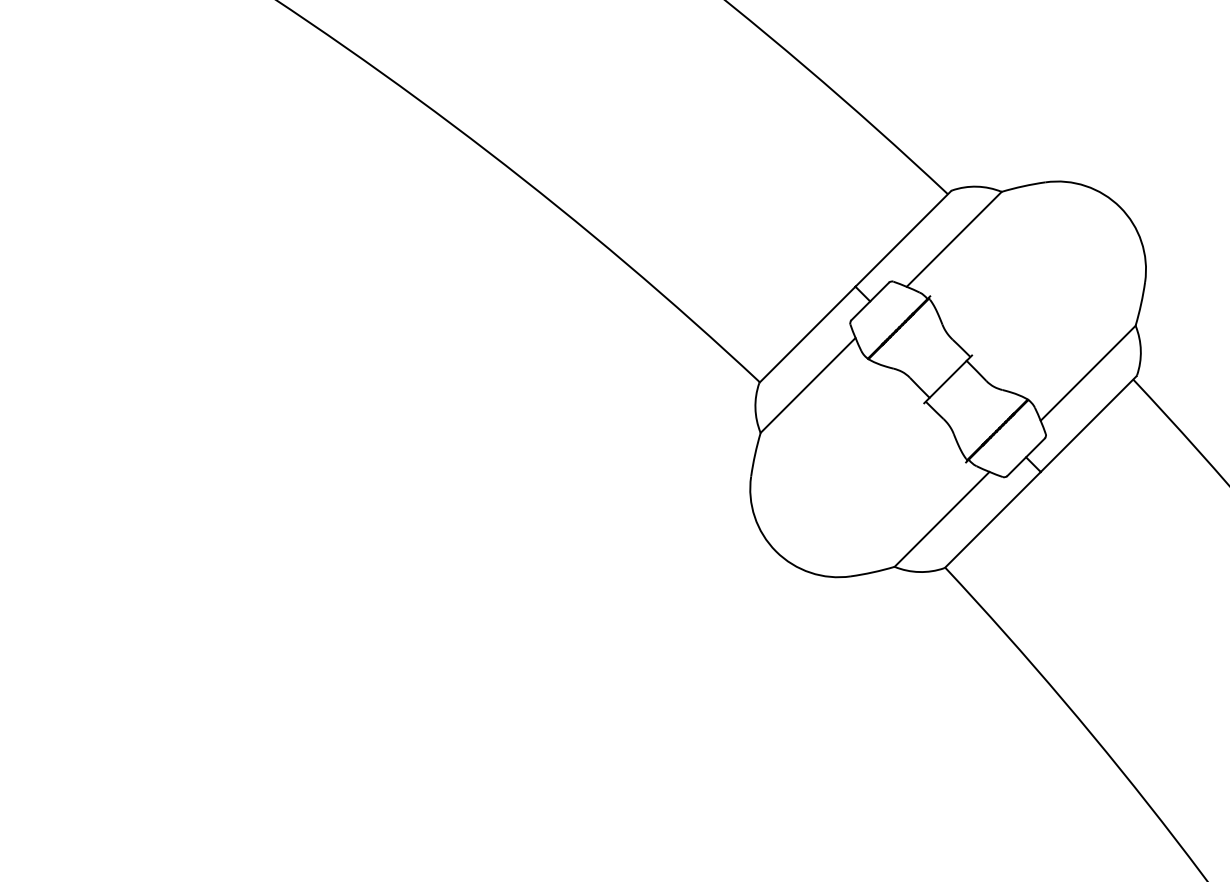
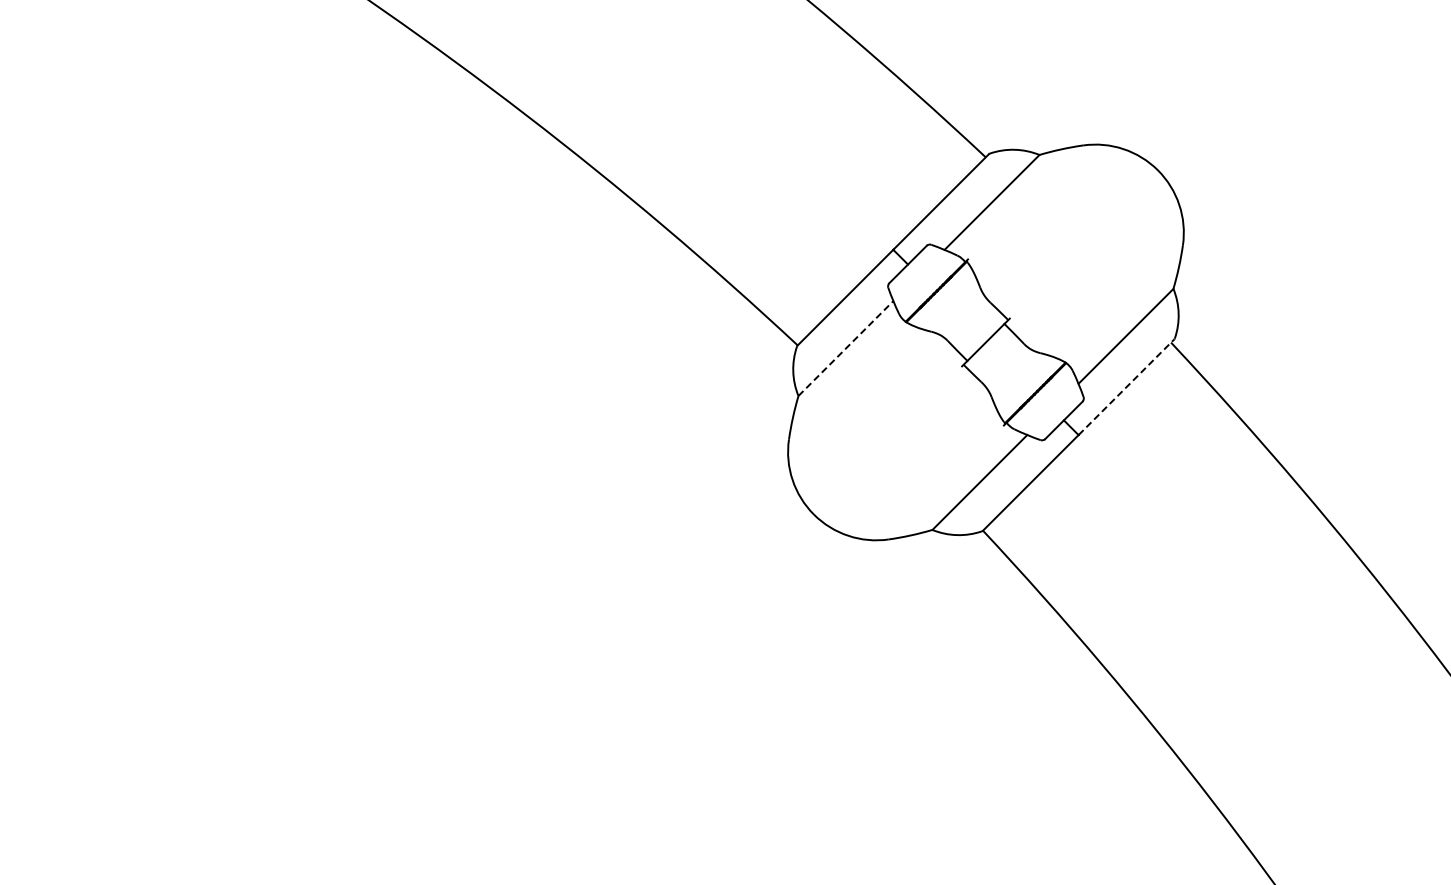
line: (808, 385) -> (846, 348), solid -> dashed
line: (1088, 424) -> (1126, 387), solid -> dashed

